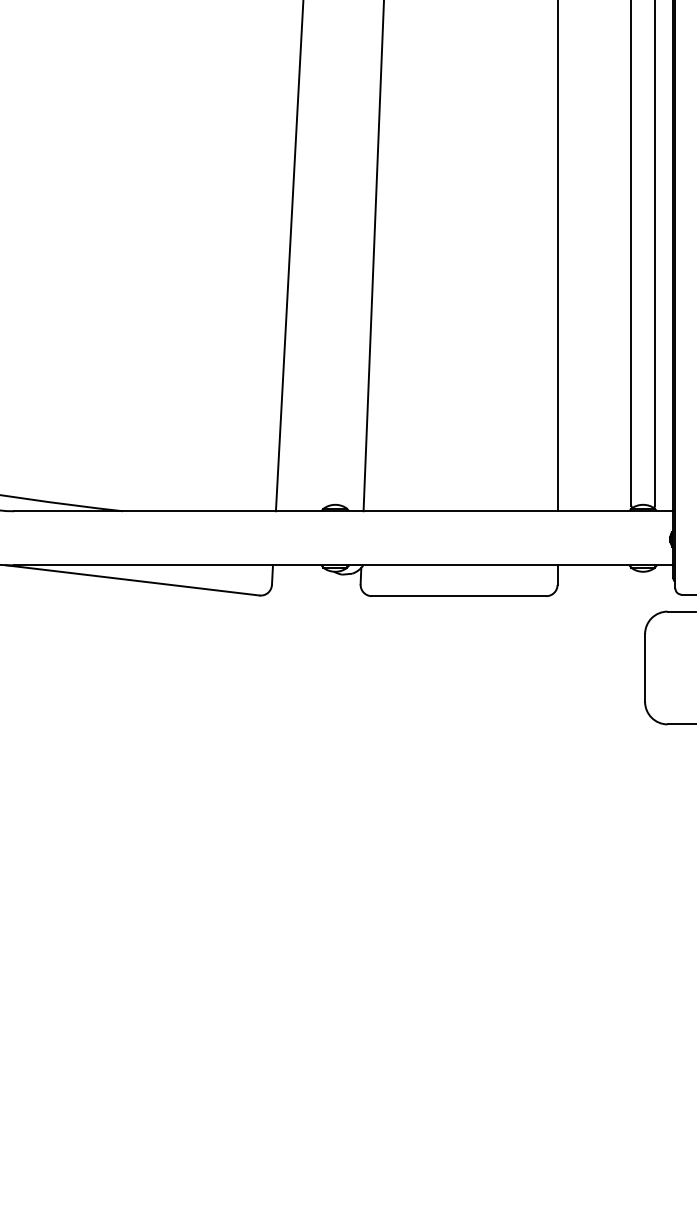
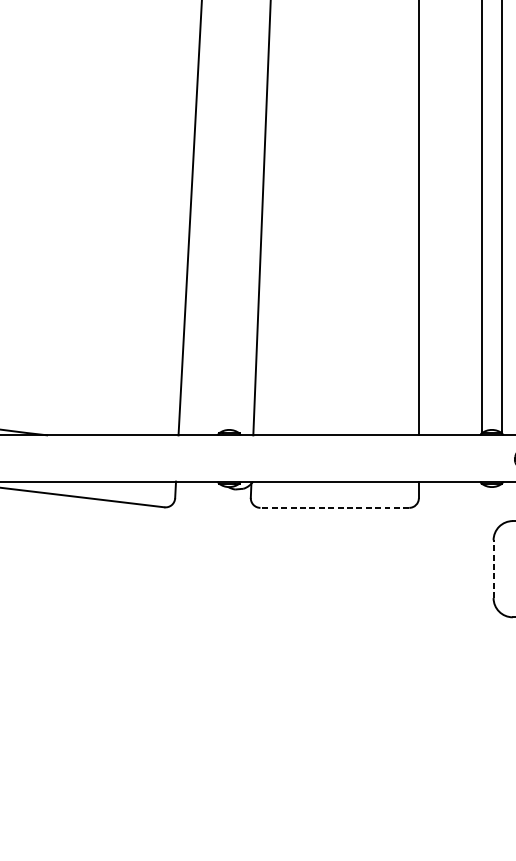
line: (458, 596) -> (334, 508), solid -> dashed
line: (645, 668) -> (493, 569), solid -> dashed

